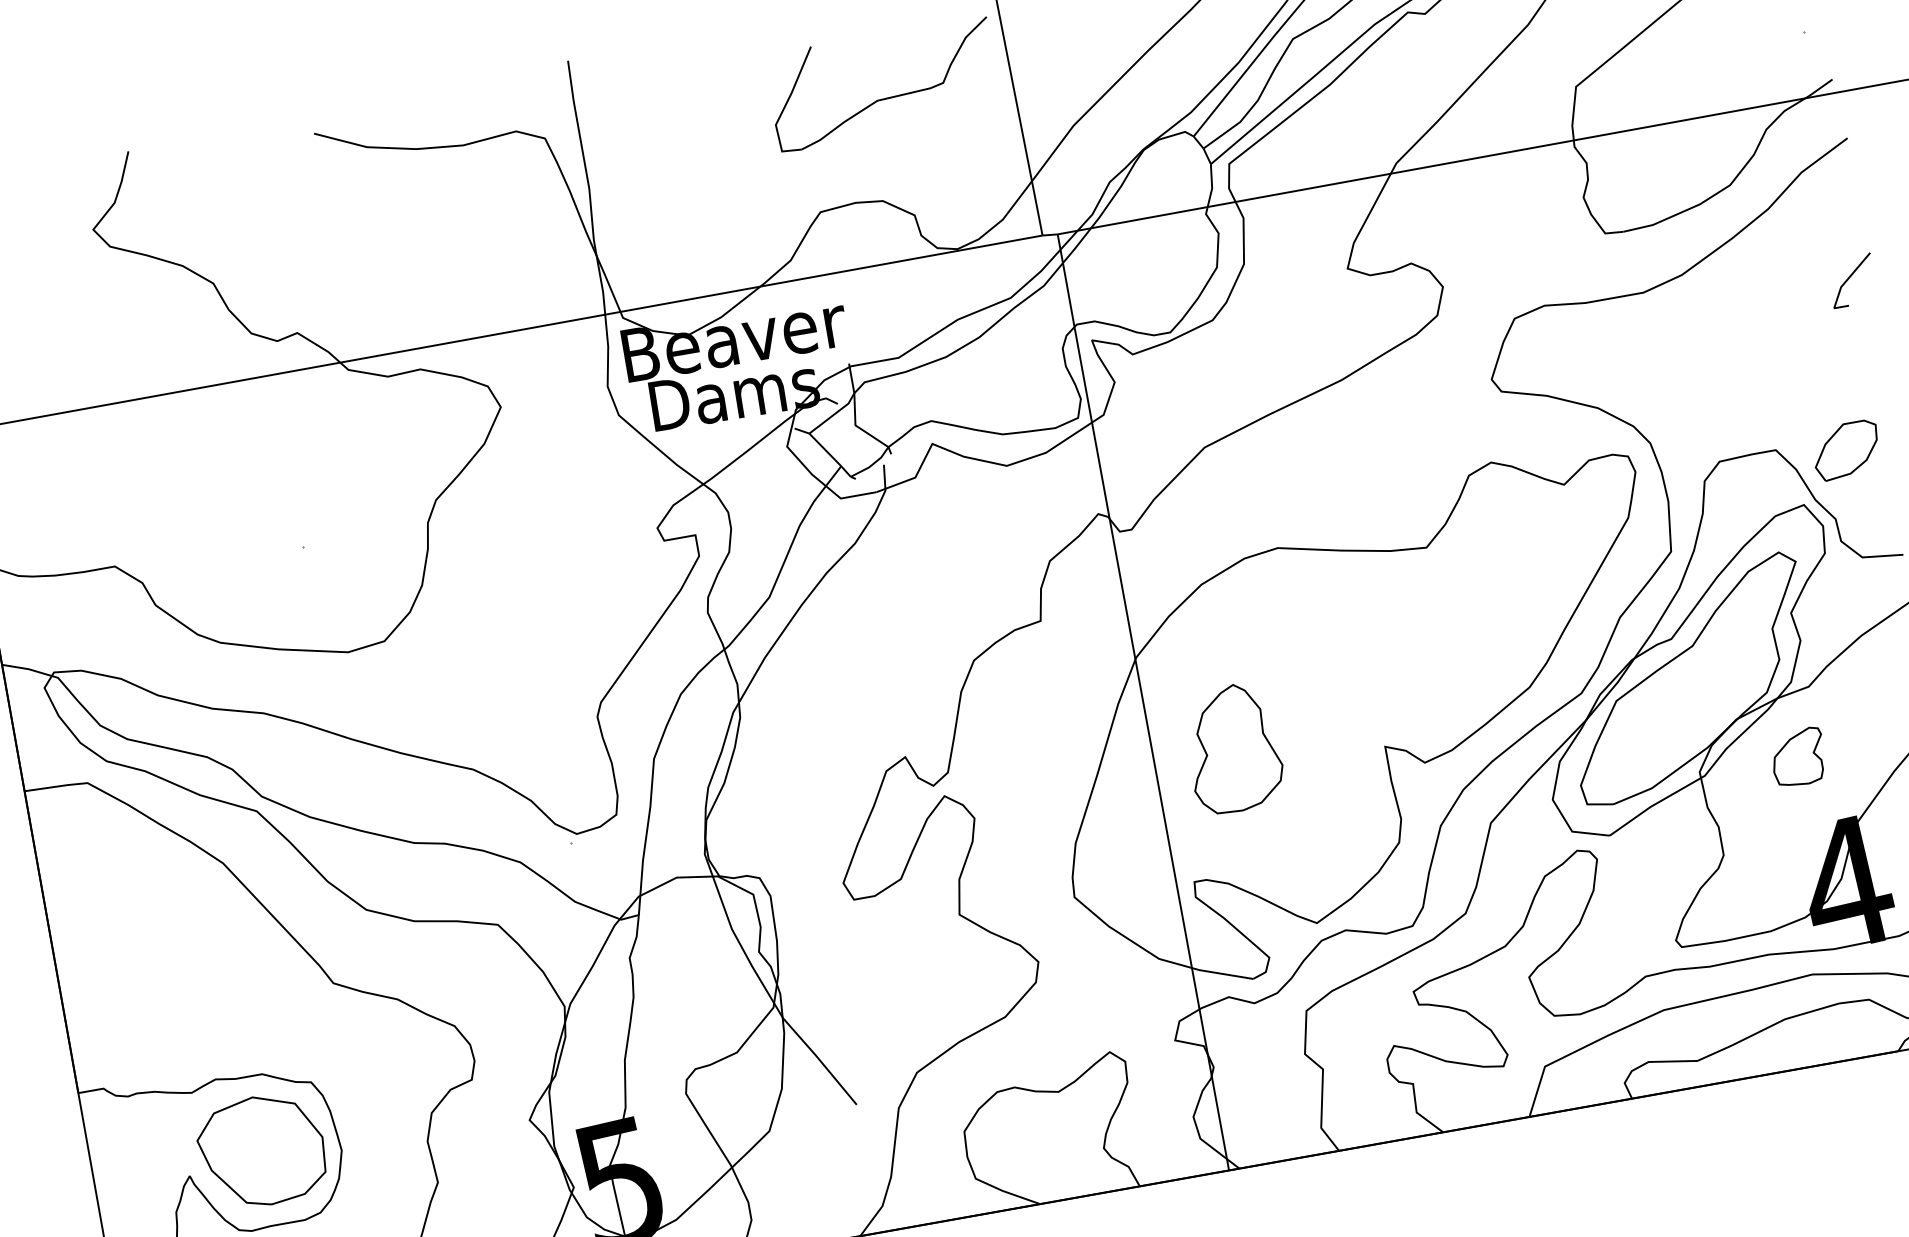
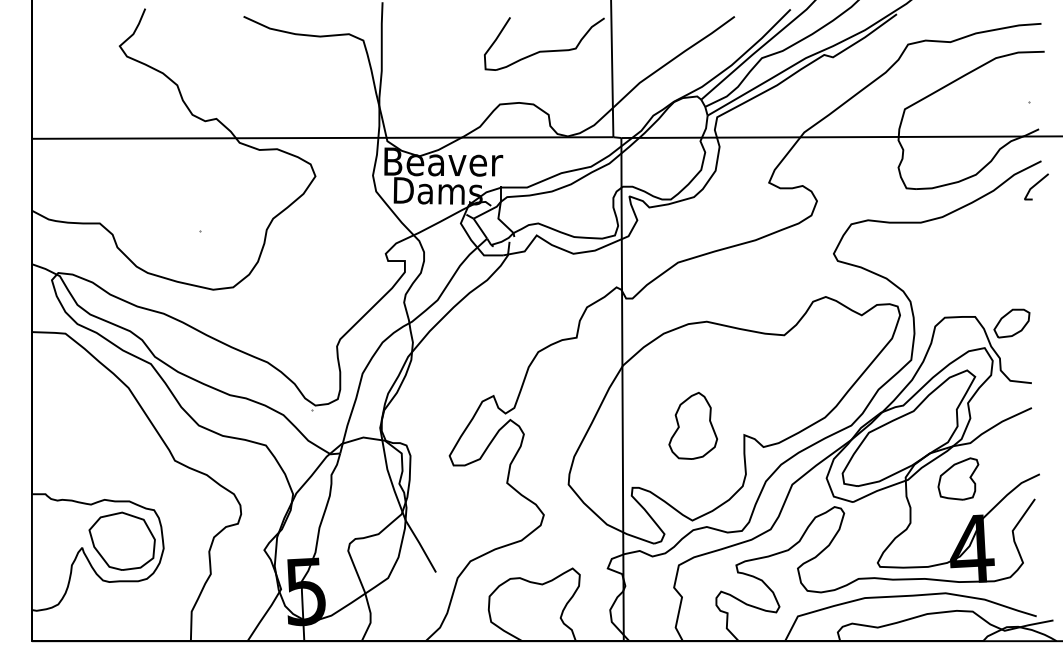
line: (1851, 278) -> (1036, 185), moved
part: (1233, 747) -> (693, 425), moved
part: (1798, 756) -> (958, 478), size x1.43

